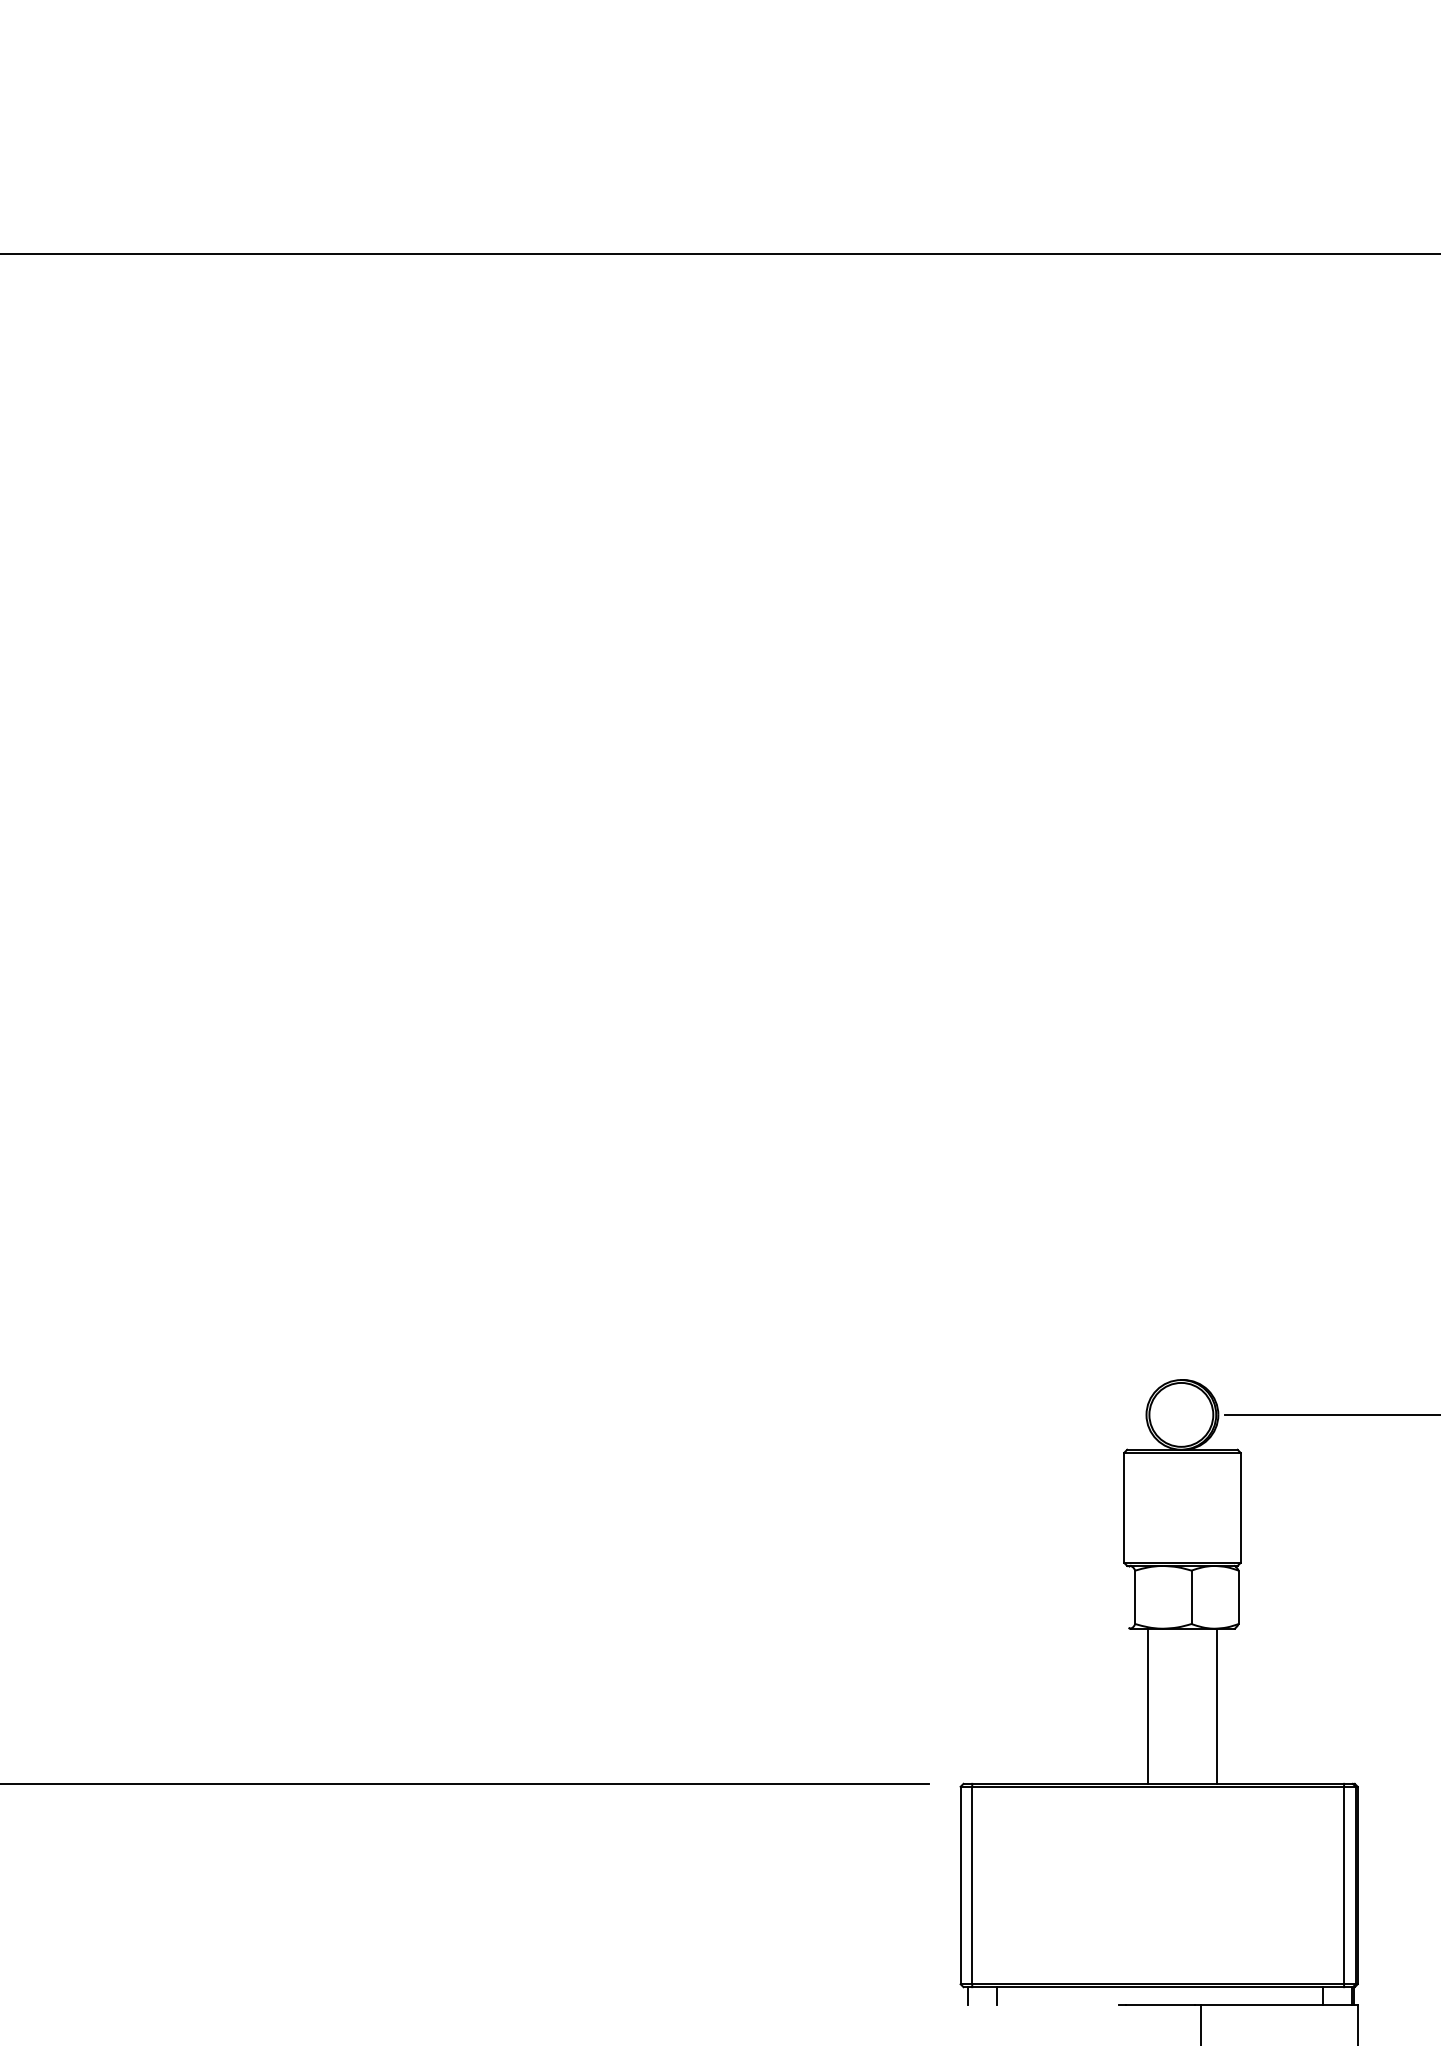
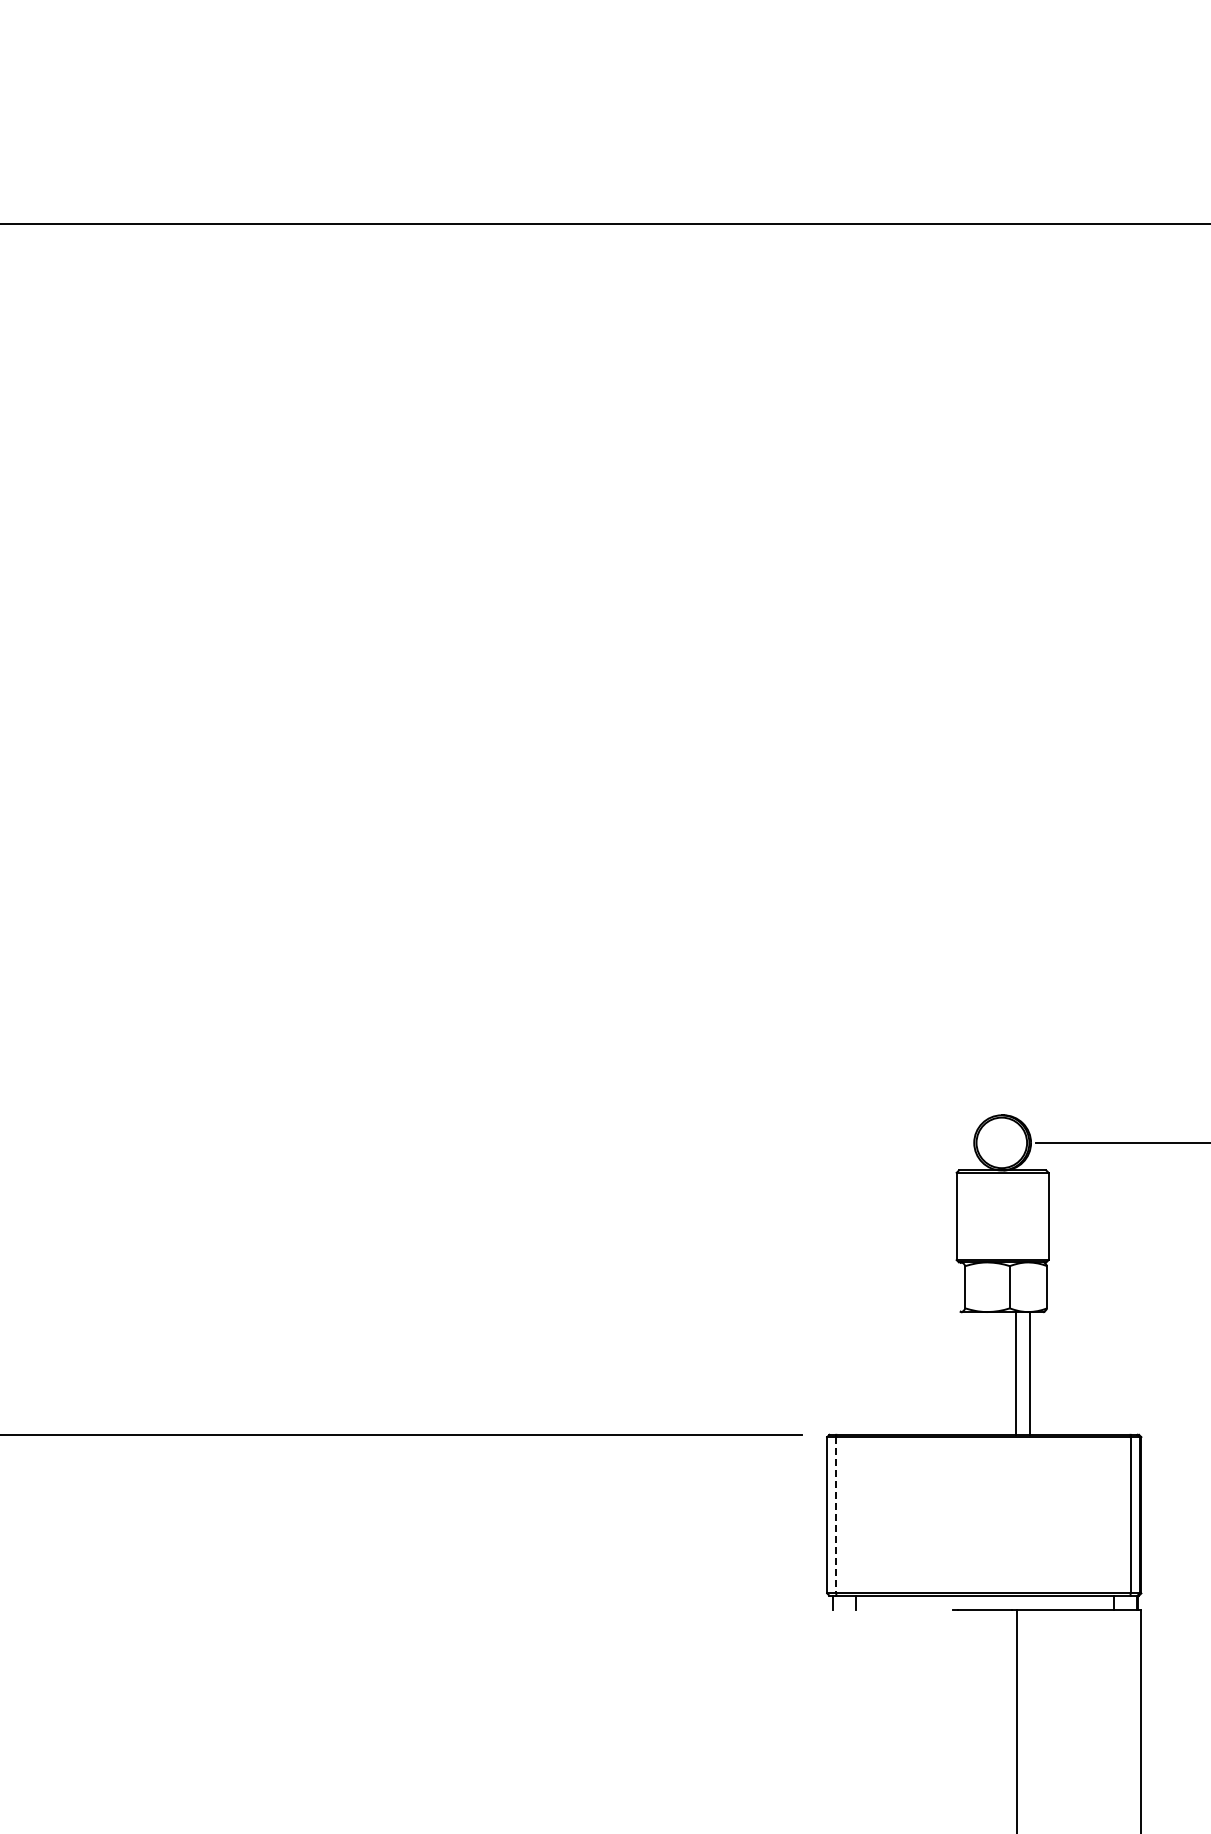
line: (1148, 1706) -> (1016, 1373), moved
line: (972, 1885) -> (836, 1515), solid -> dashed

